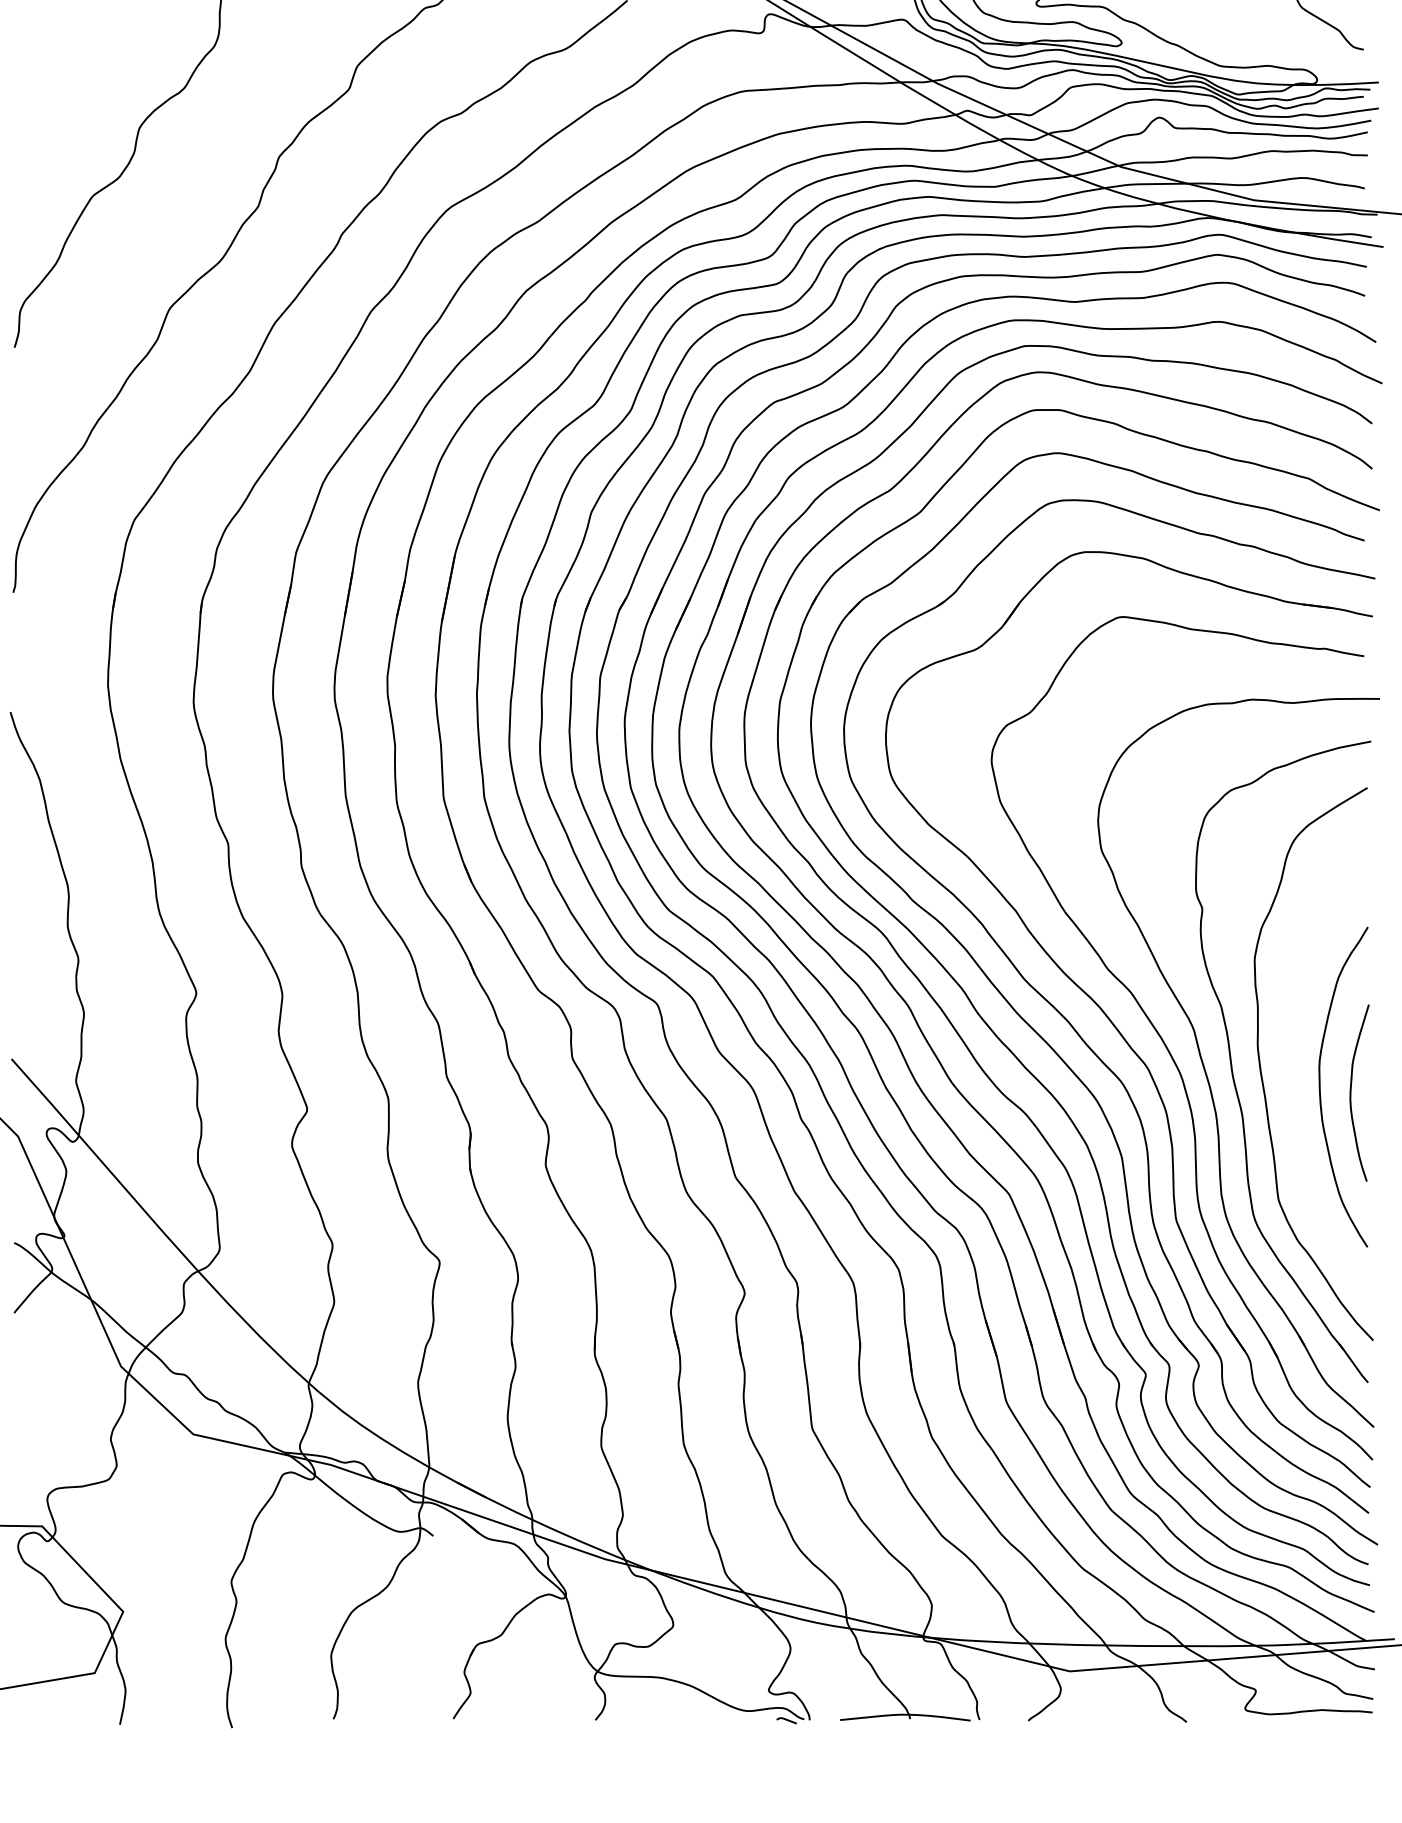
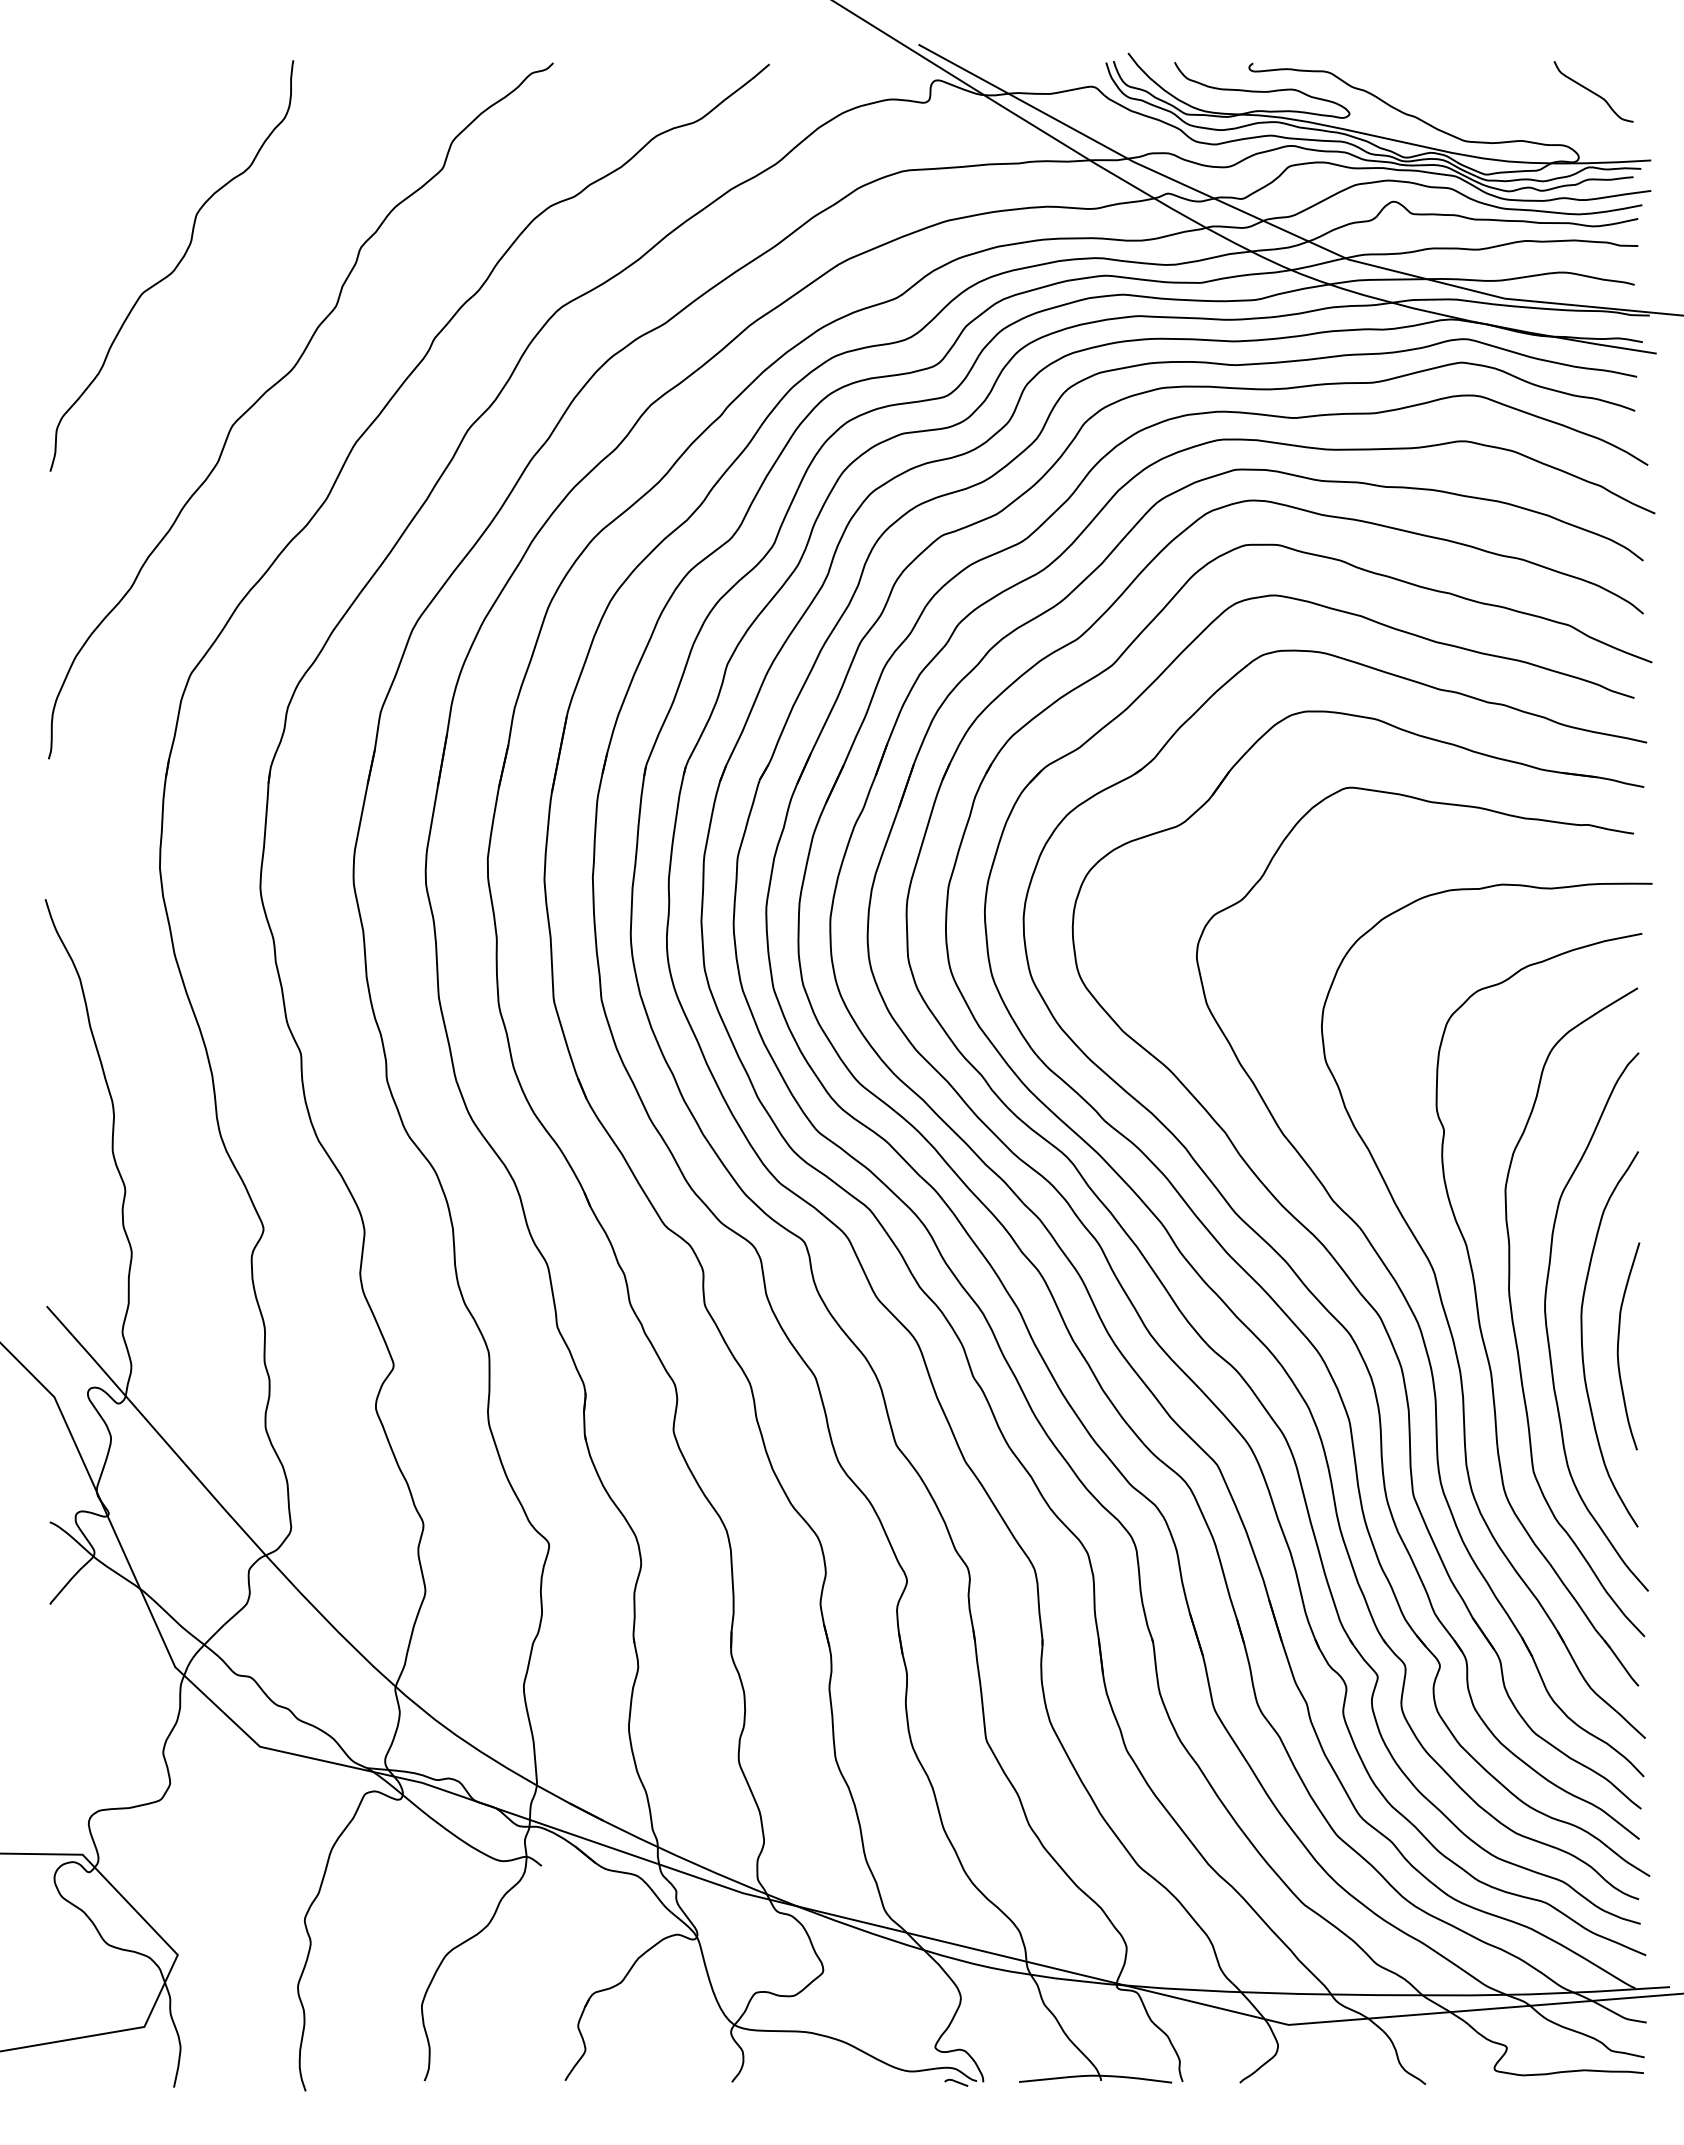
curve: (1290, 1074) -> (1547, 1324), added

